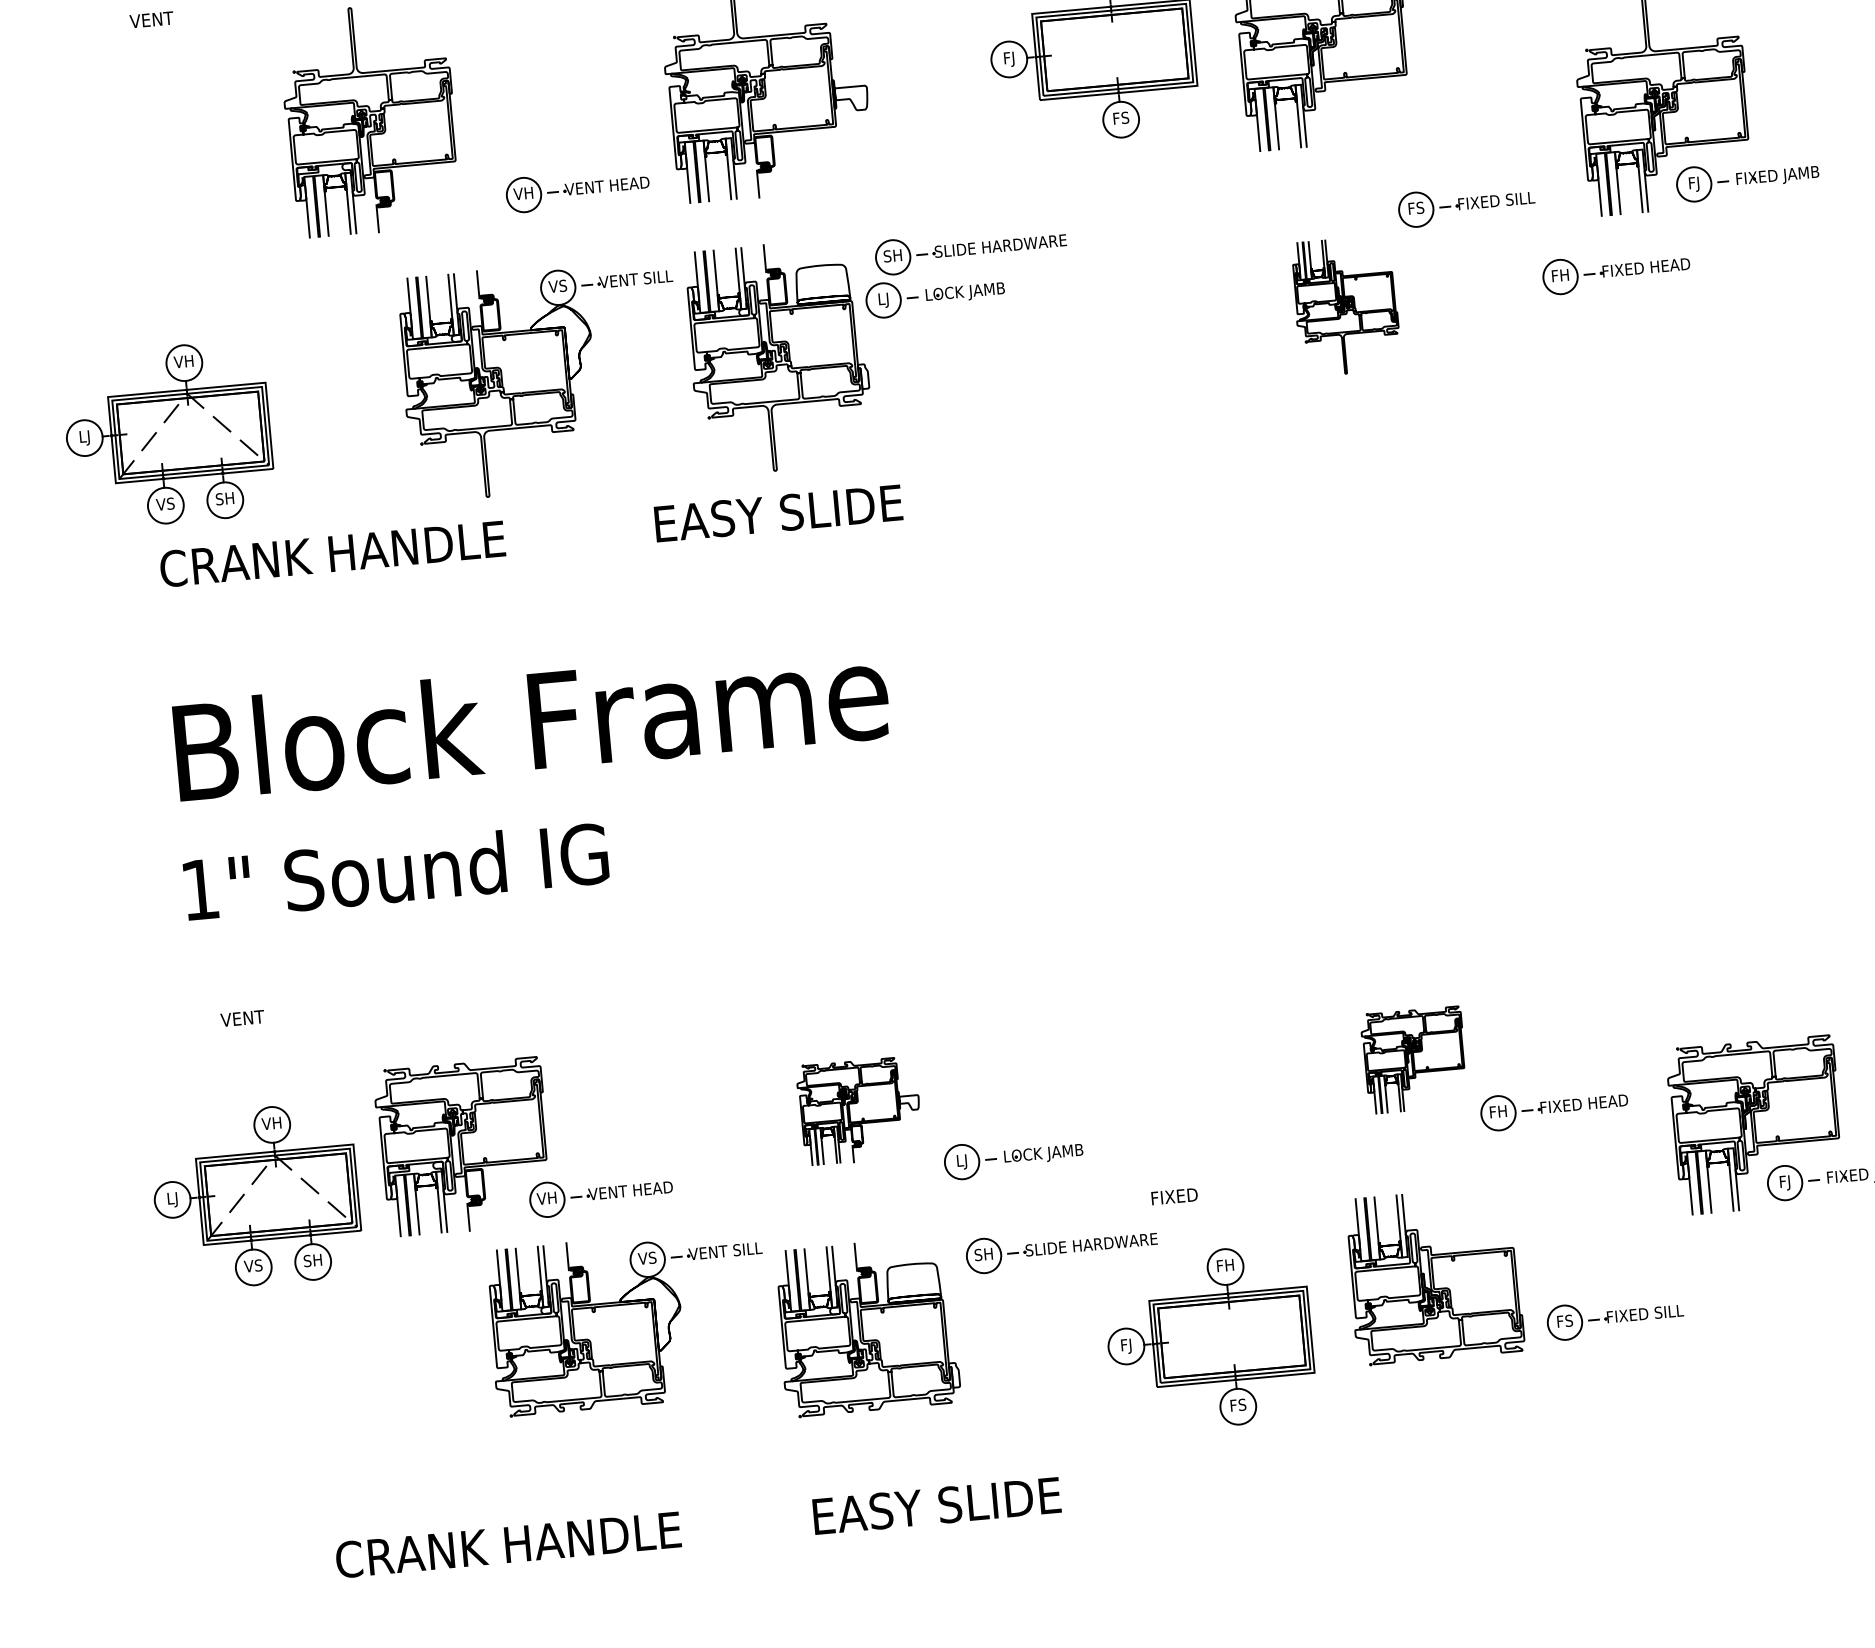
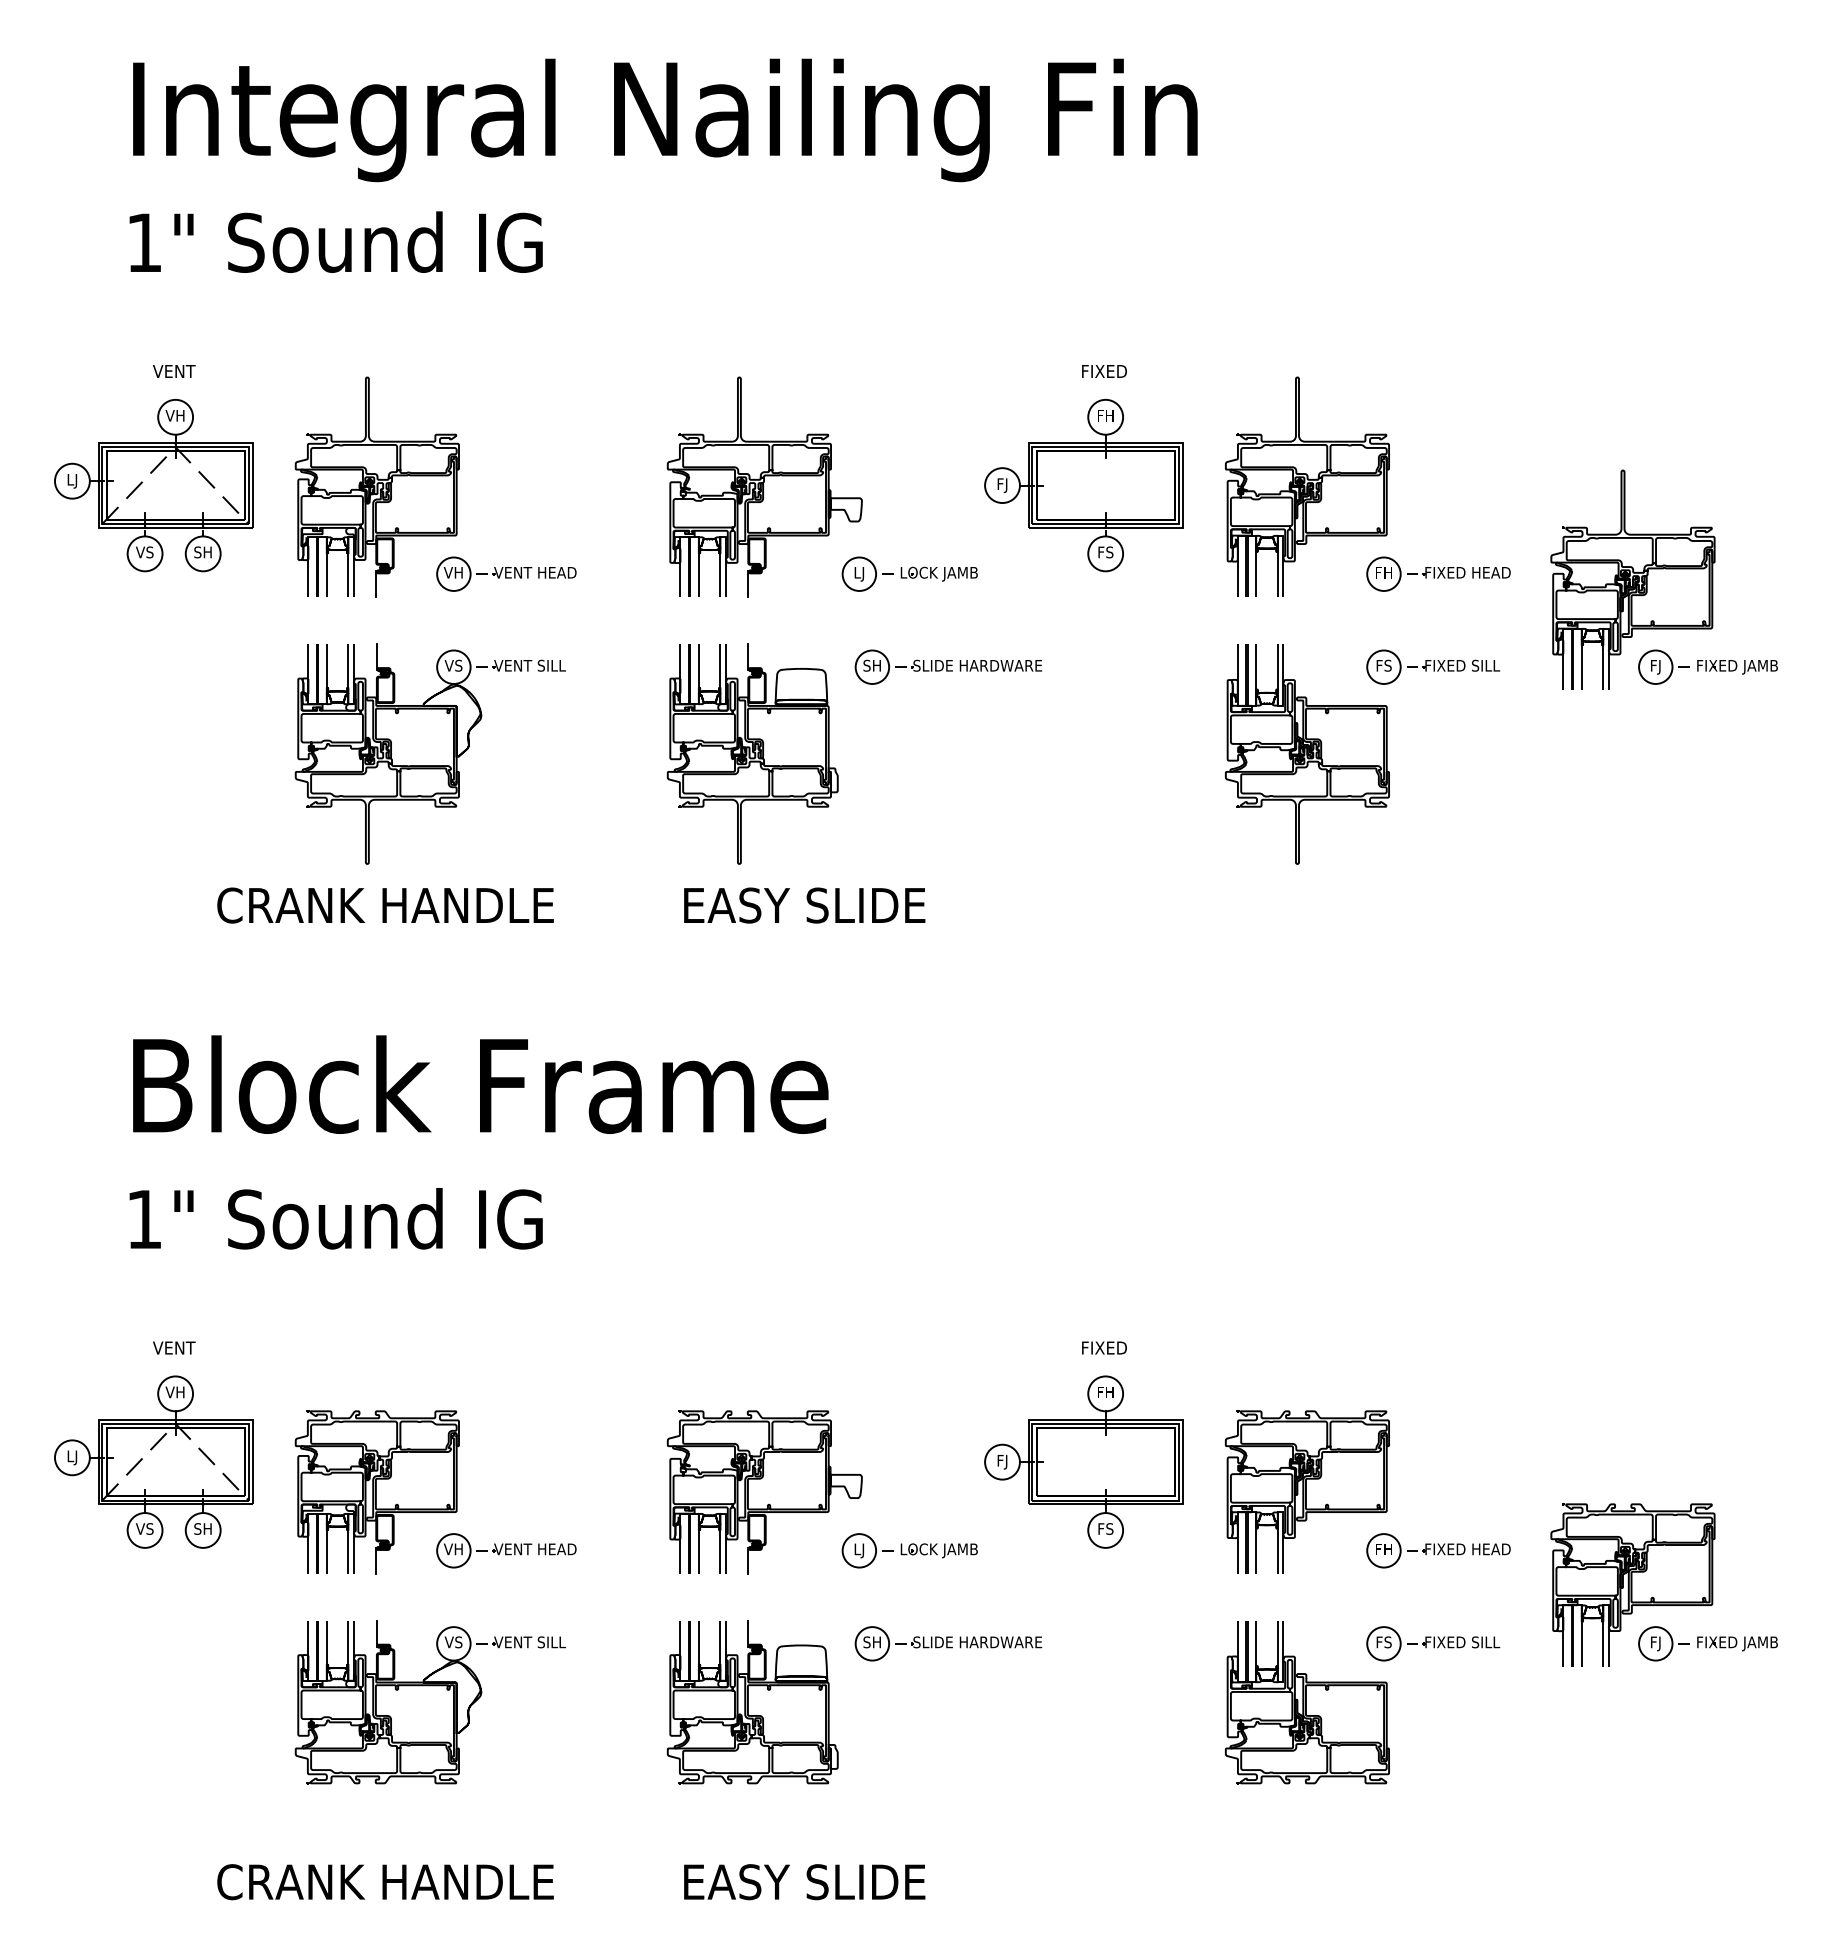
part: (577, 189) -> (506, 573), moved
part: (1616, 271) -> (1438, 573), moved
part: (934, 295) -> (909, 573), moved
part: (1346, 306) -> (1307, 754), size x1.67
part: (541, 378) -> (429, 753), moved
part: (168, 434) -> (153, 485), moved
text: (778, 513) -> (804, 905), moved
text: (332, 554) -> (385, 905), moved
part: (1413, 1059) -> (1306, 1491), size x1.67
part: (859, 1111) -> (764, 1492), size x1.67
part: (255, 1196) -> (153, 1461), moved
text: (1174, 1196) -> (1104, 1347), moved
part: (1615, 1317) -> (1433, 1643), moved
part: (628, 1322) -> (429, 1702), moved
part: (1209, 1338) -> (1083, 1461), moved

